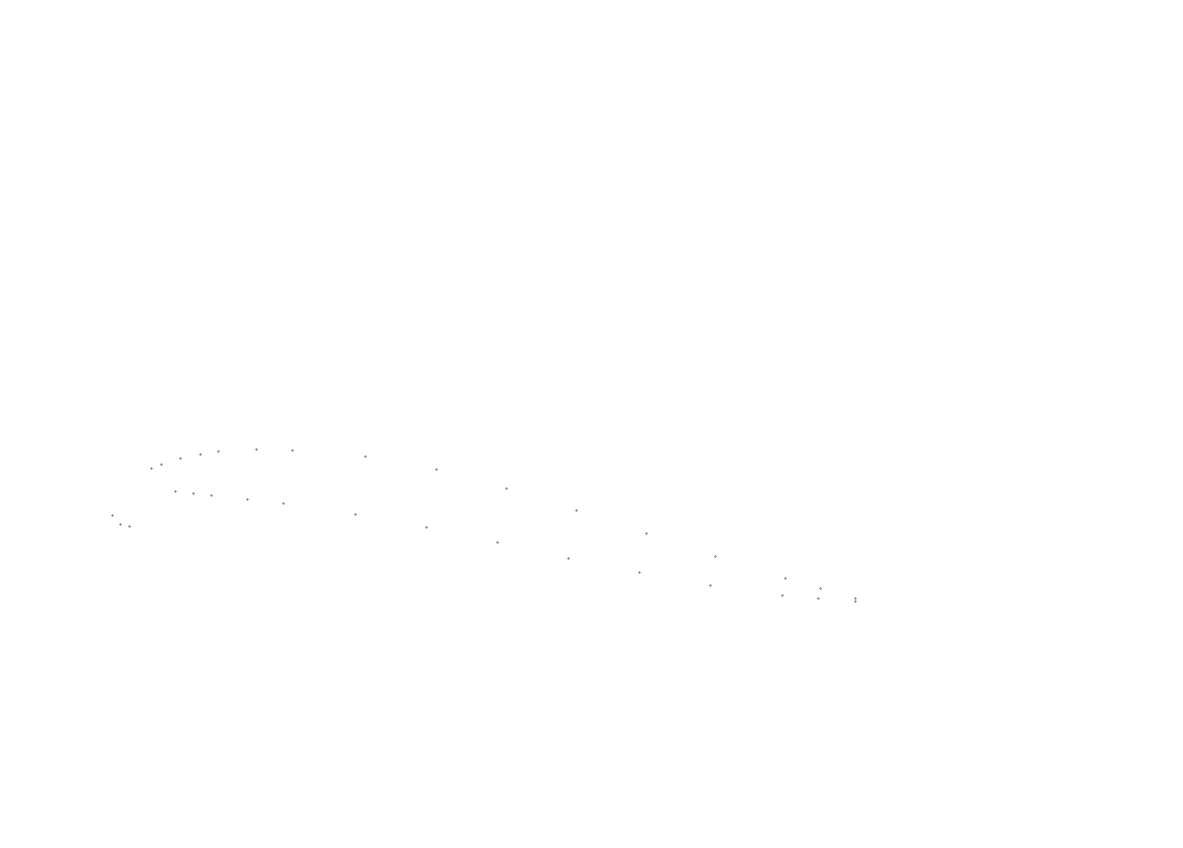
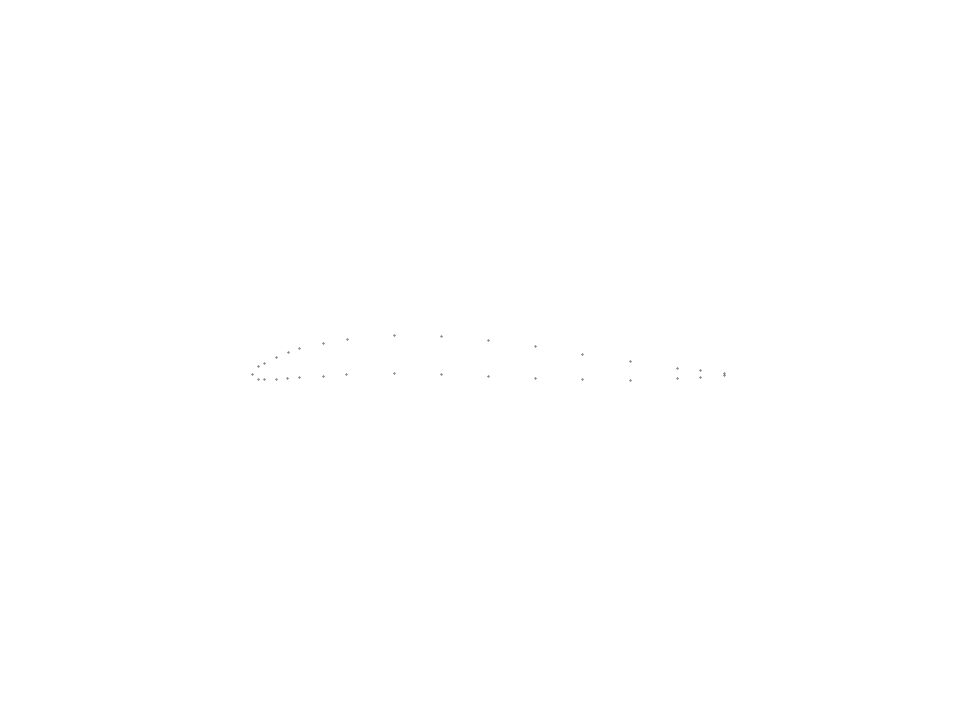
part: (121, 520) -> (258, 376), moved

